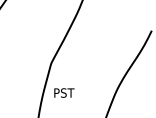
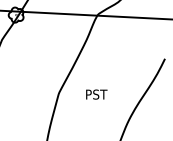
text: (64, 92) -> (96, 94), moved

